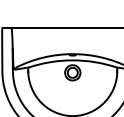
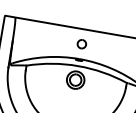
part: (72, 40) -> (81, 43), added

